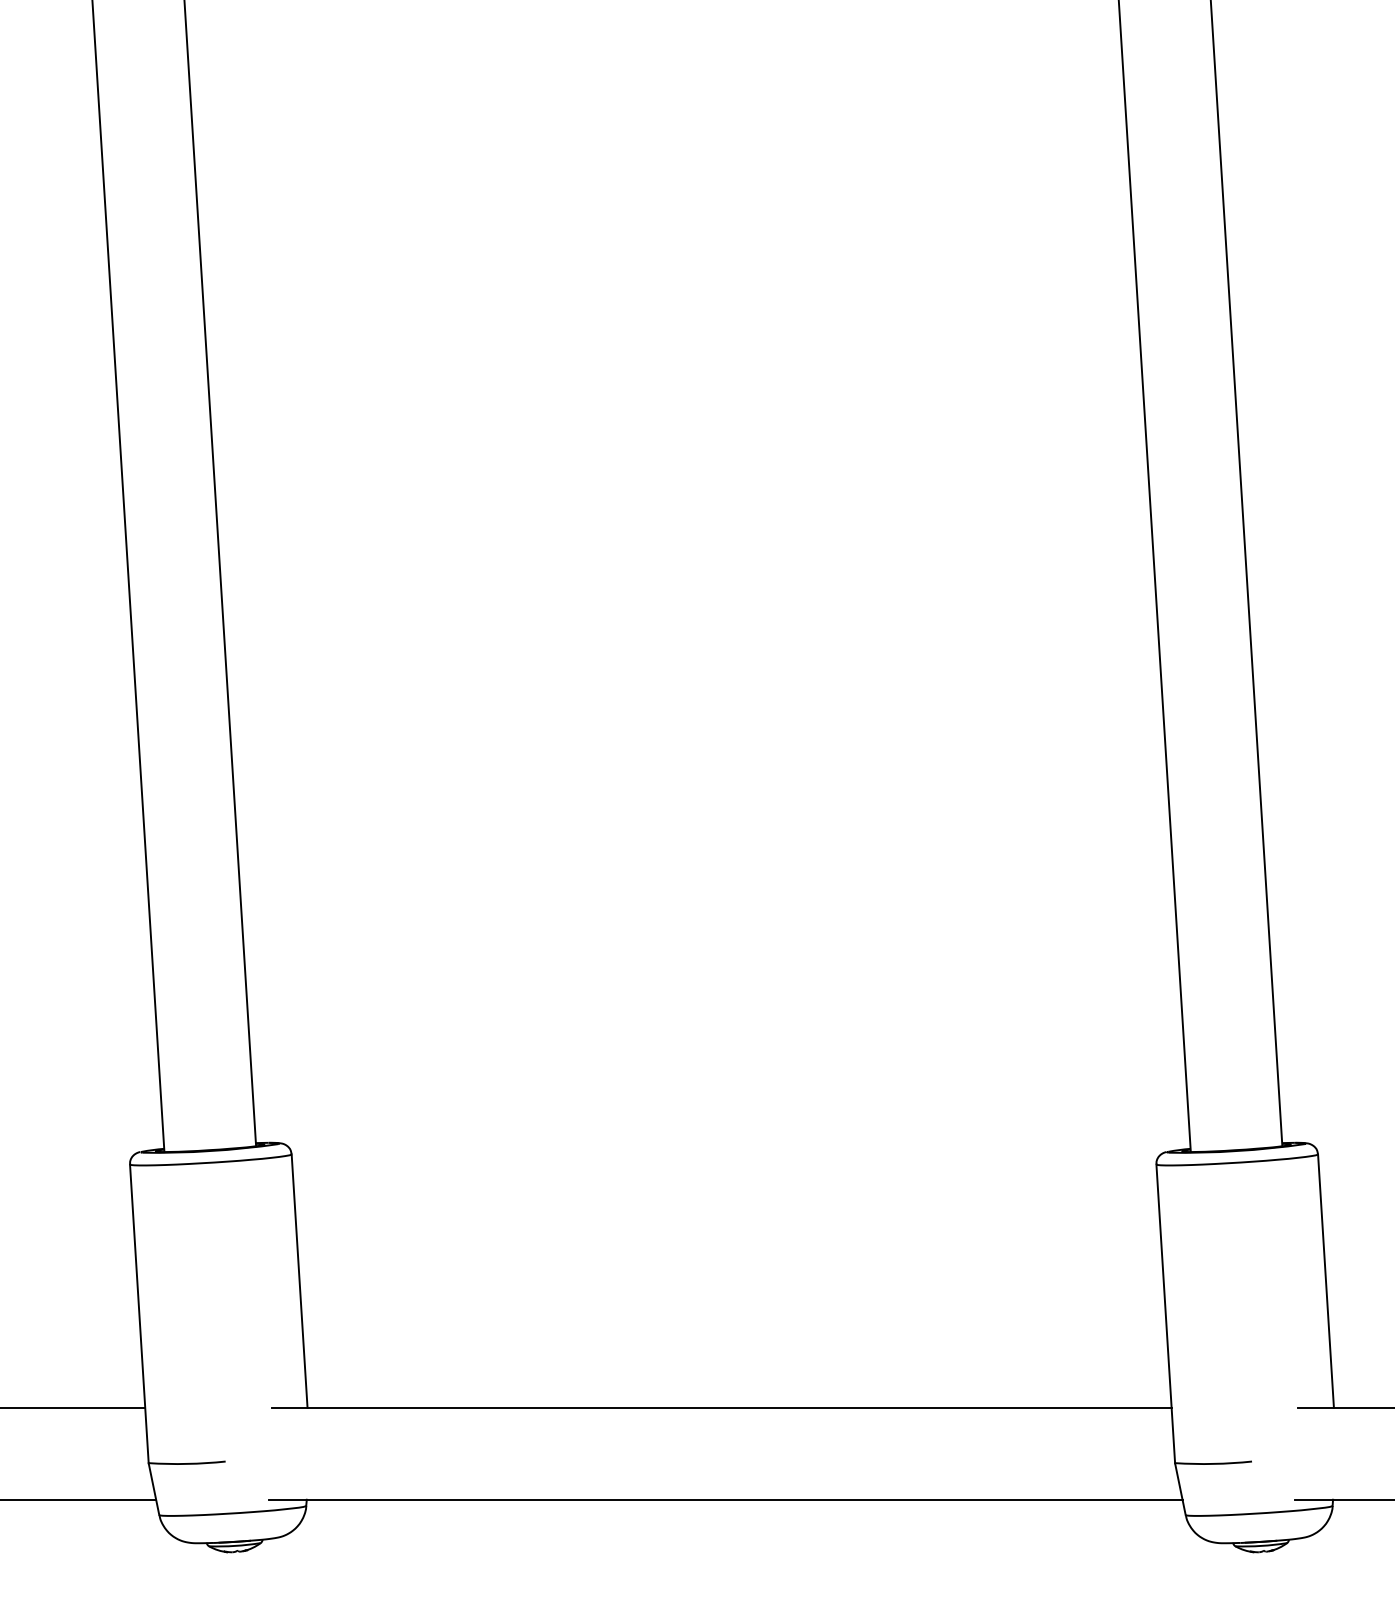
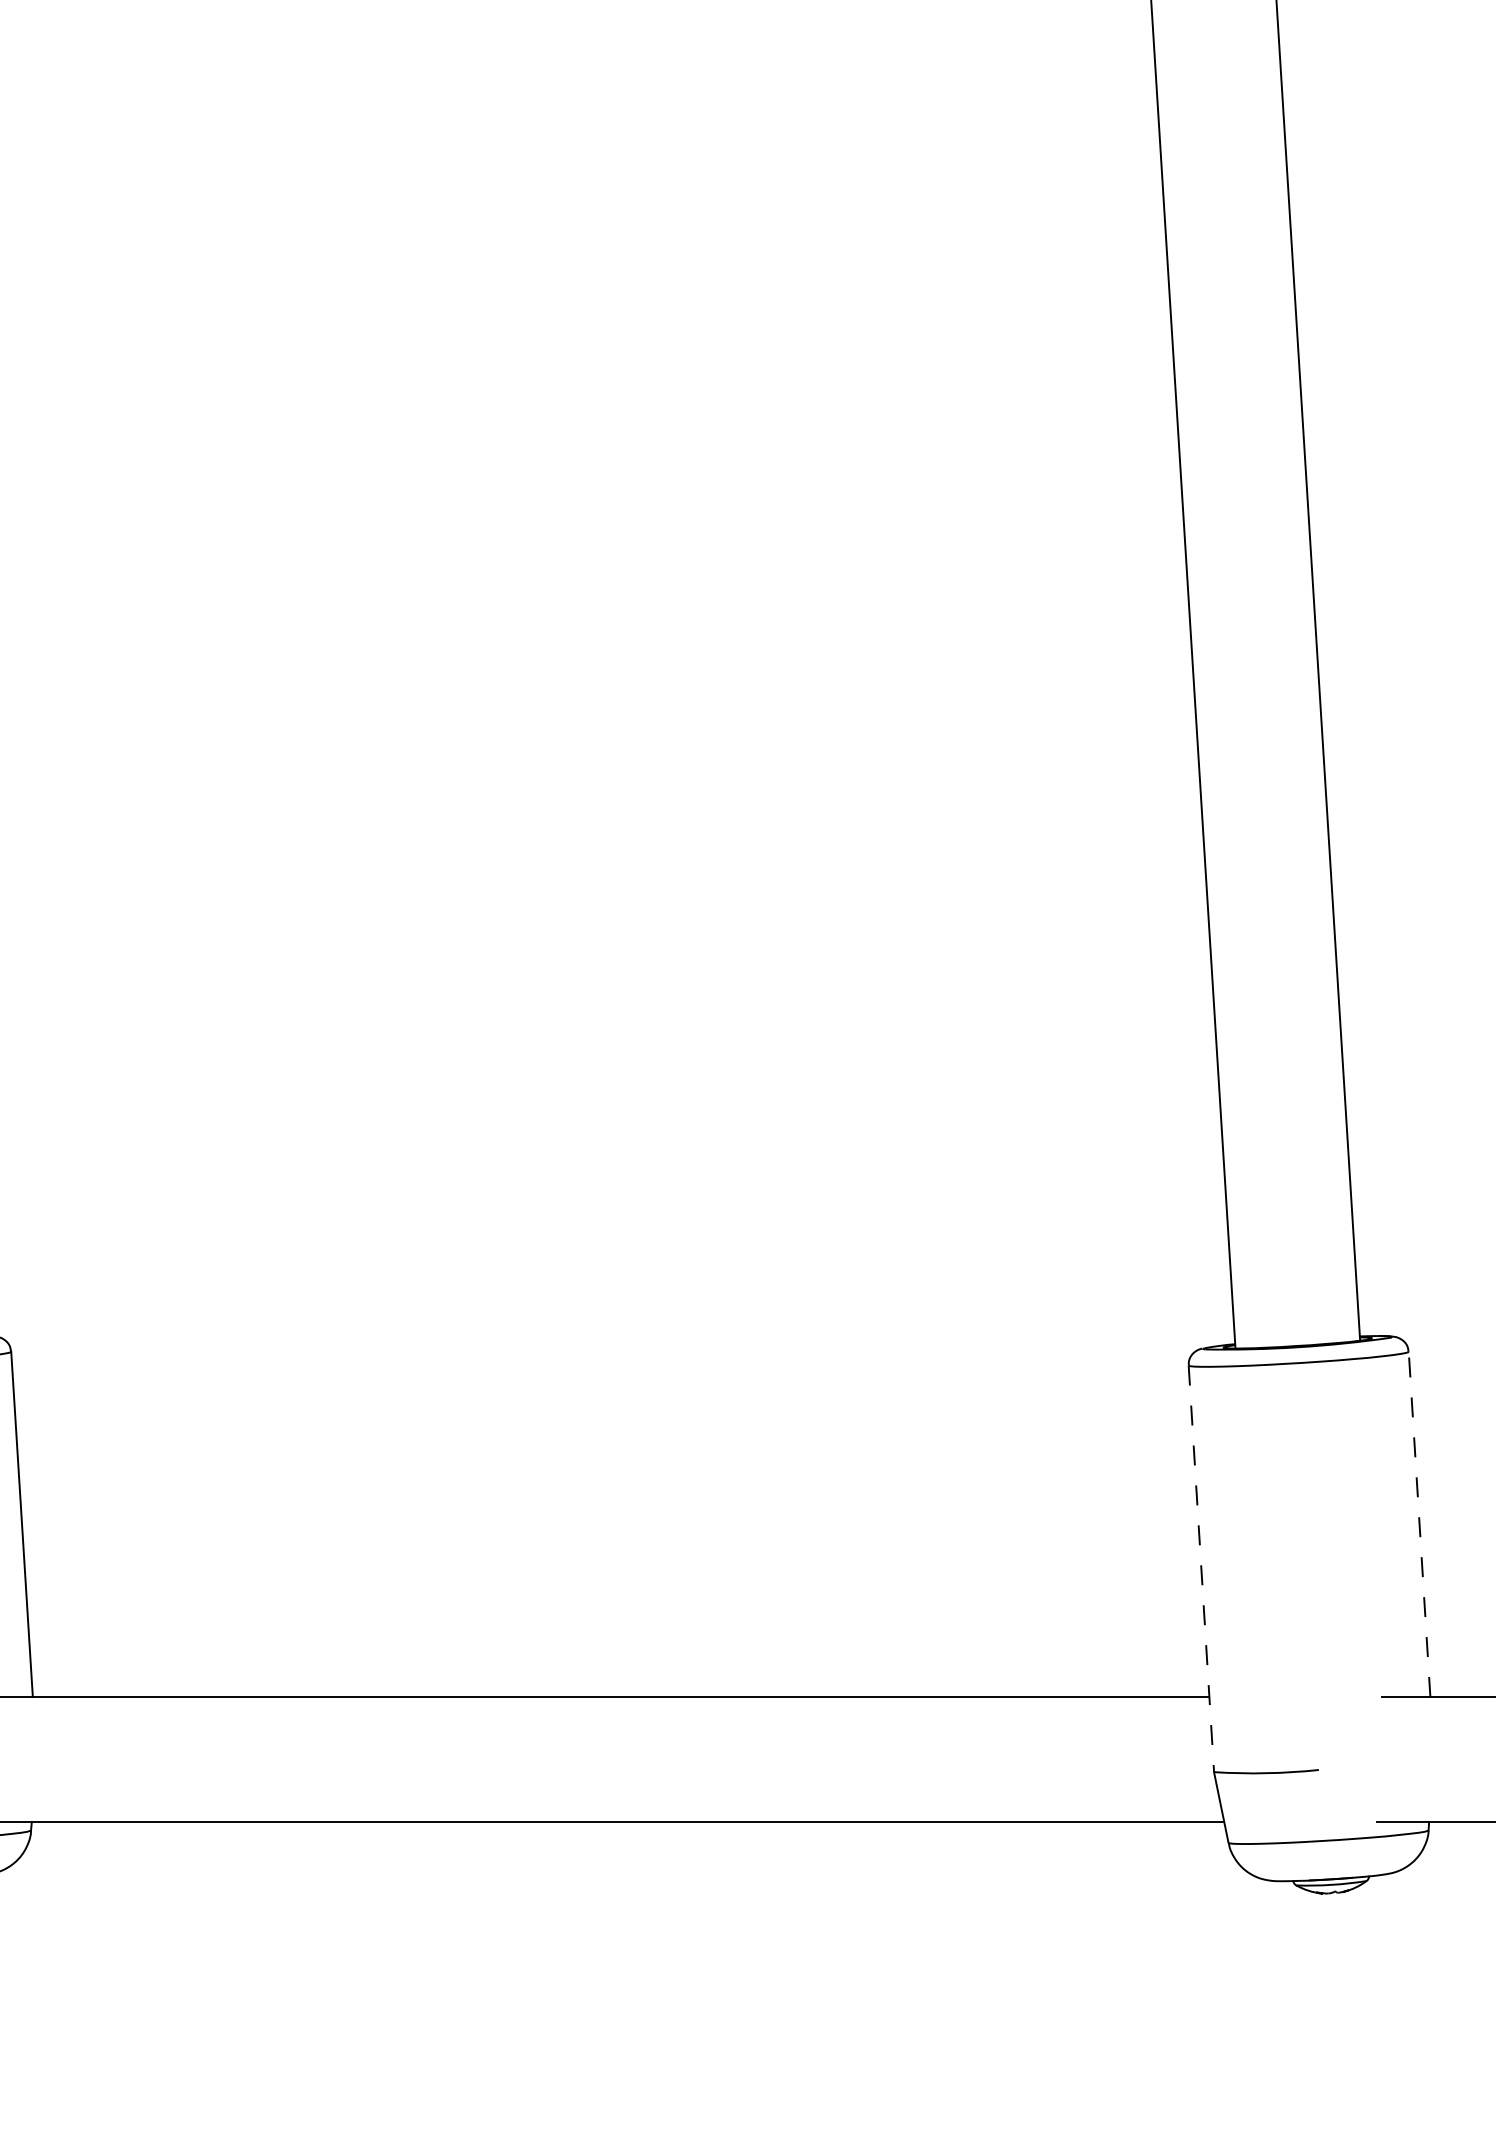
line: (1326, 1281) -> (1420, 1524), solid -> dashed
line: (1165, 1313) -> (1201, 1568), solid -> dashed

